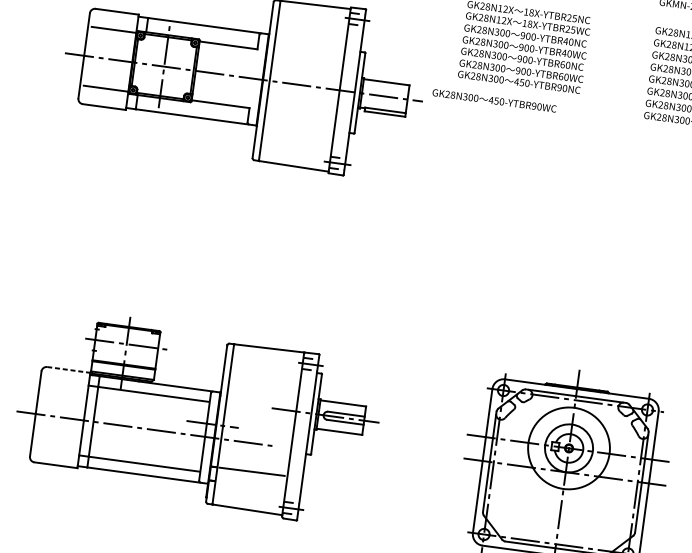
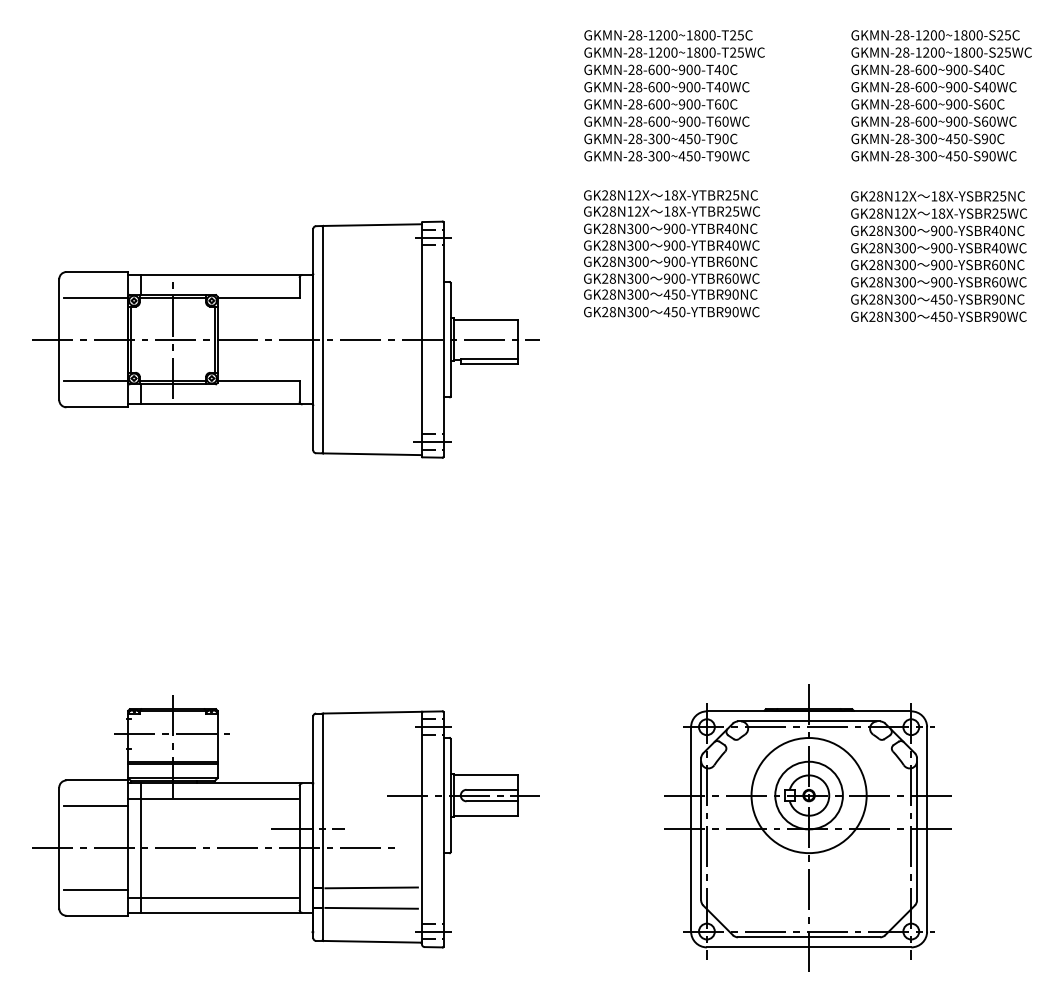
text: (494, 101) -> (671, 312), moved
line: (69, 370) -> (97, 780), dashed -> solid
line: (65, 388) -> (95, 806), added
line: (57, 446) -> (95, 889), added
line: (250, 485) -> (371, 907), added

